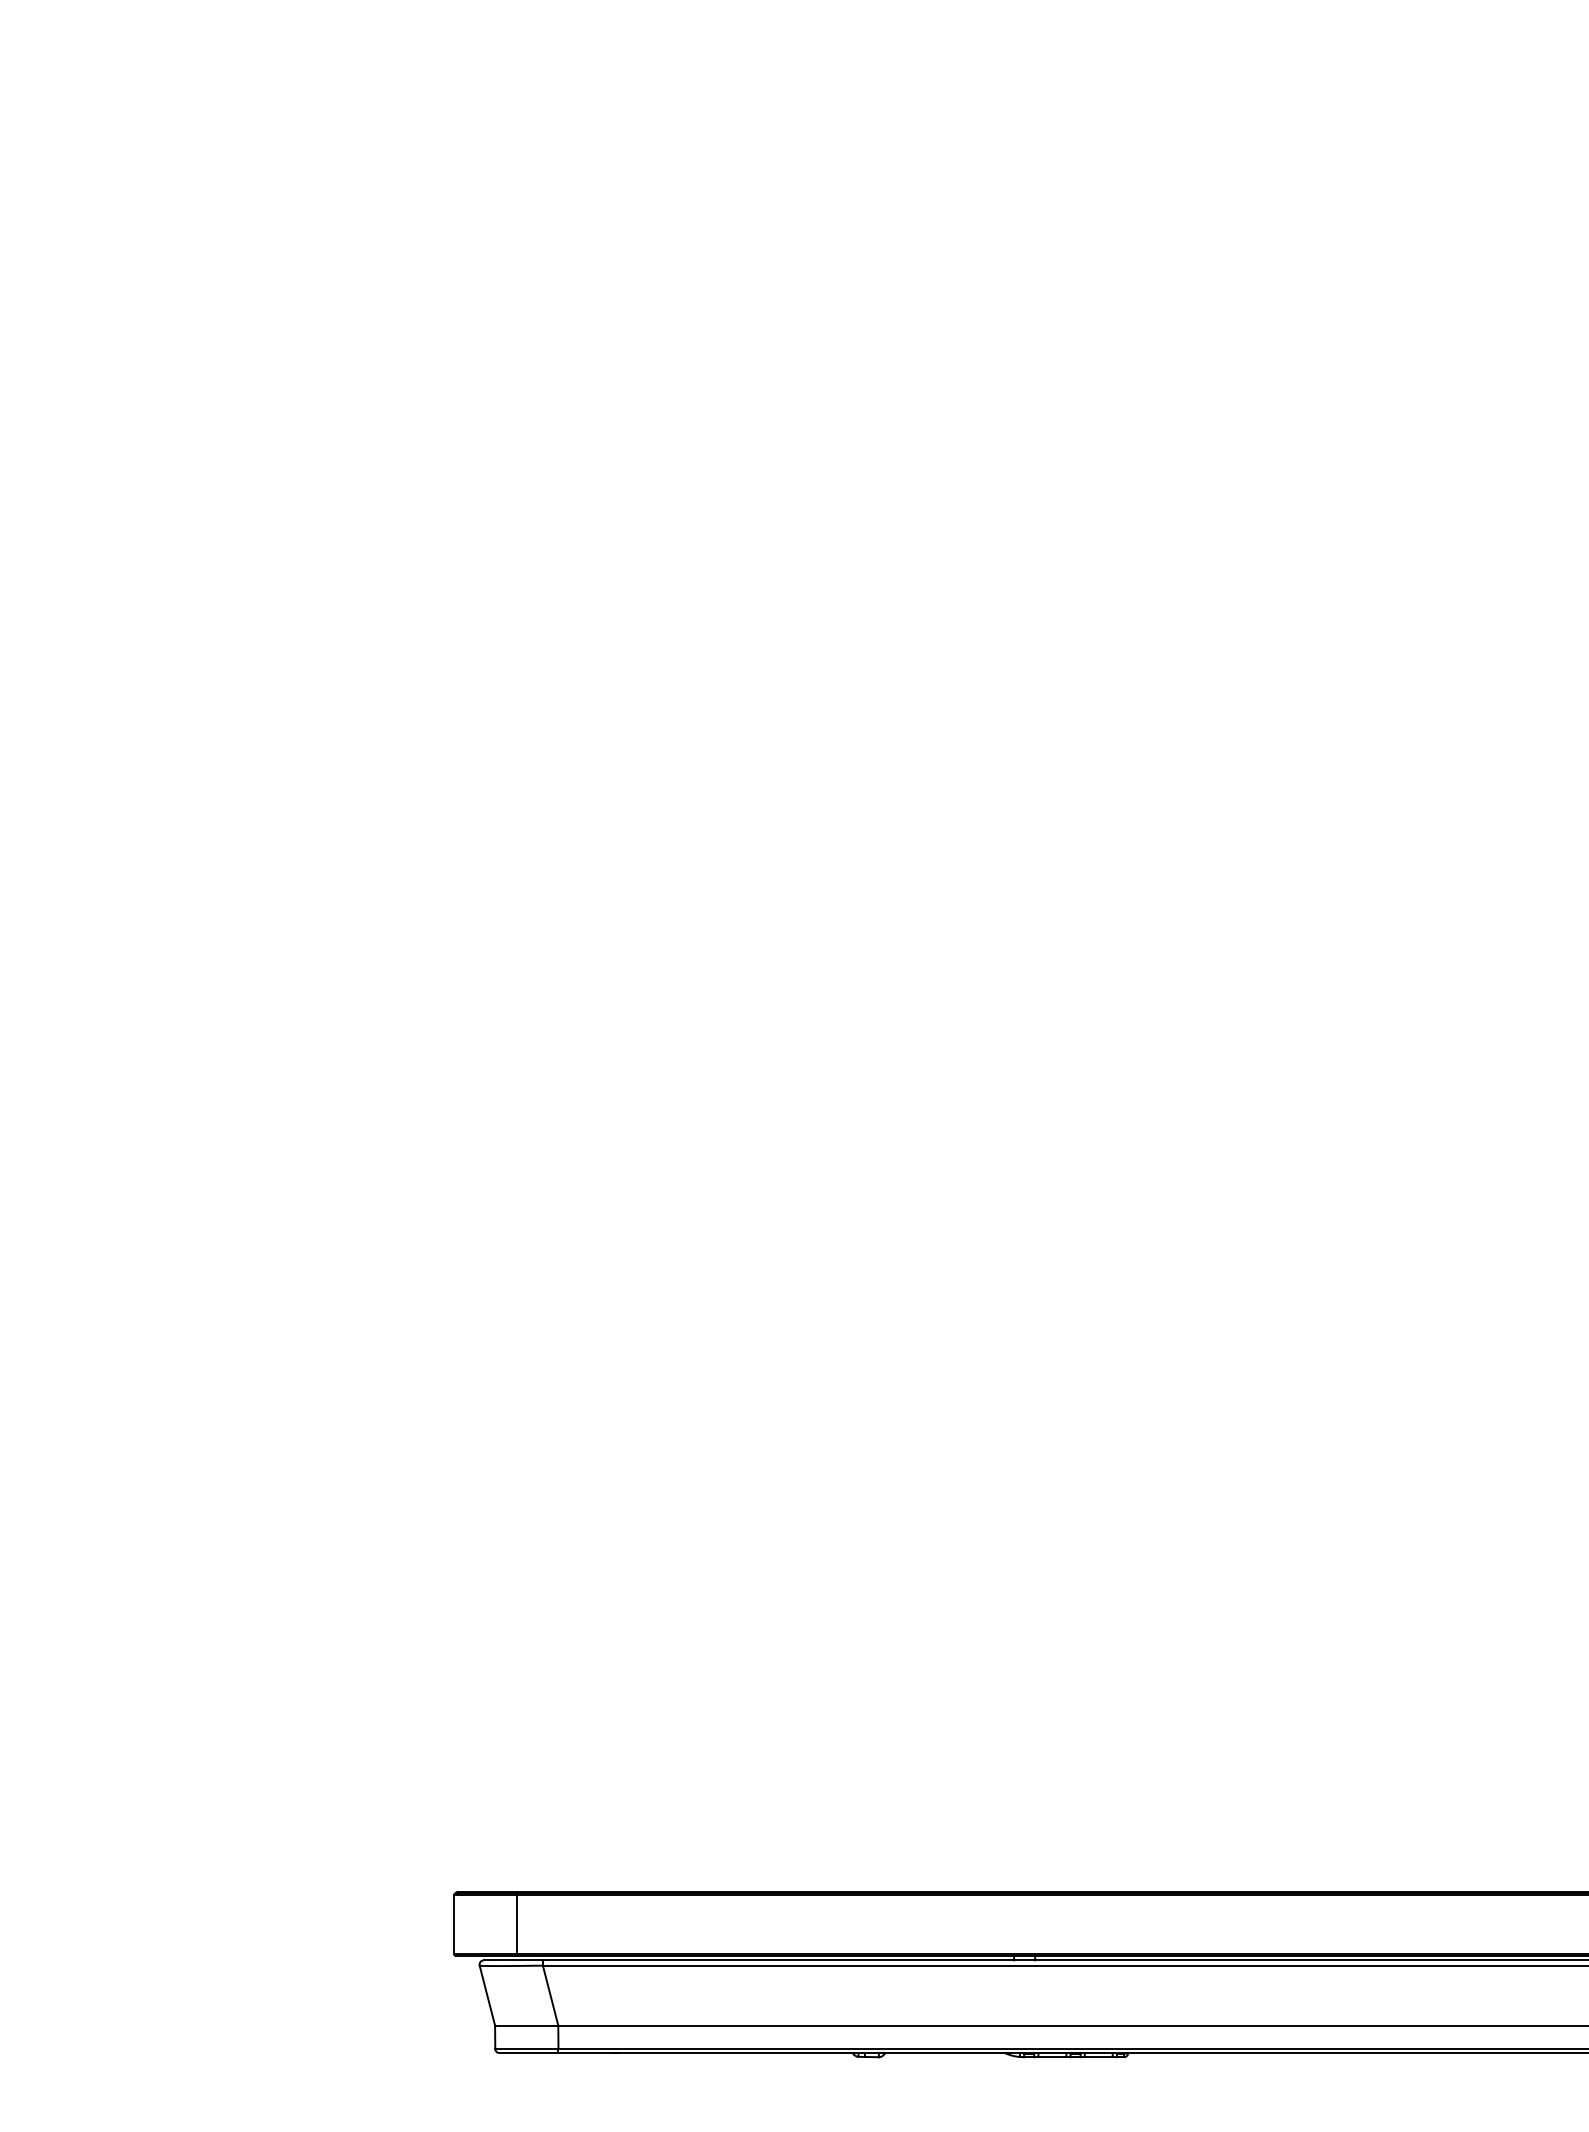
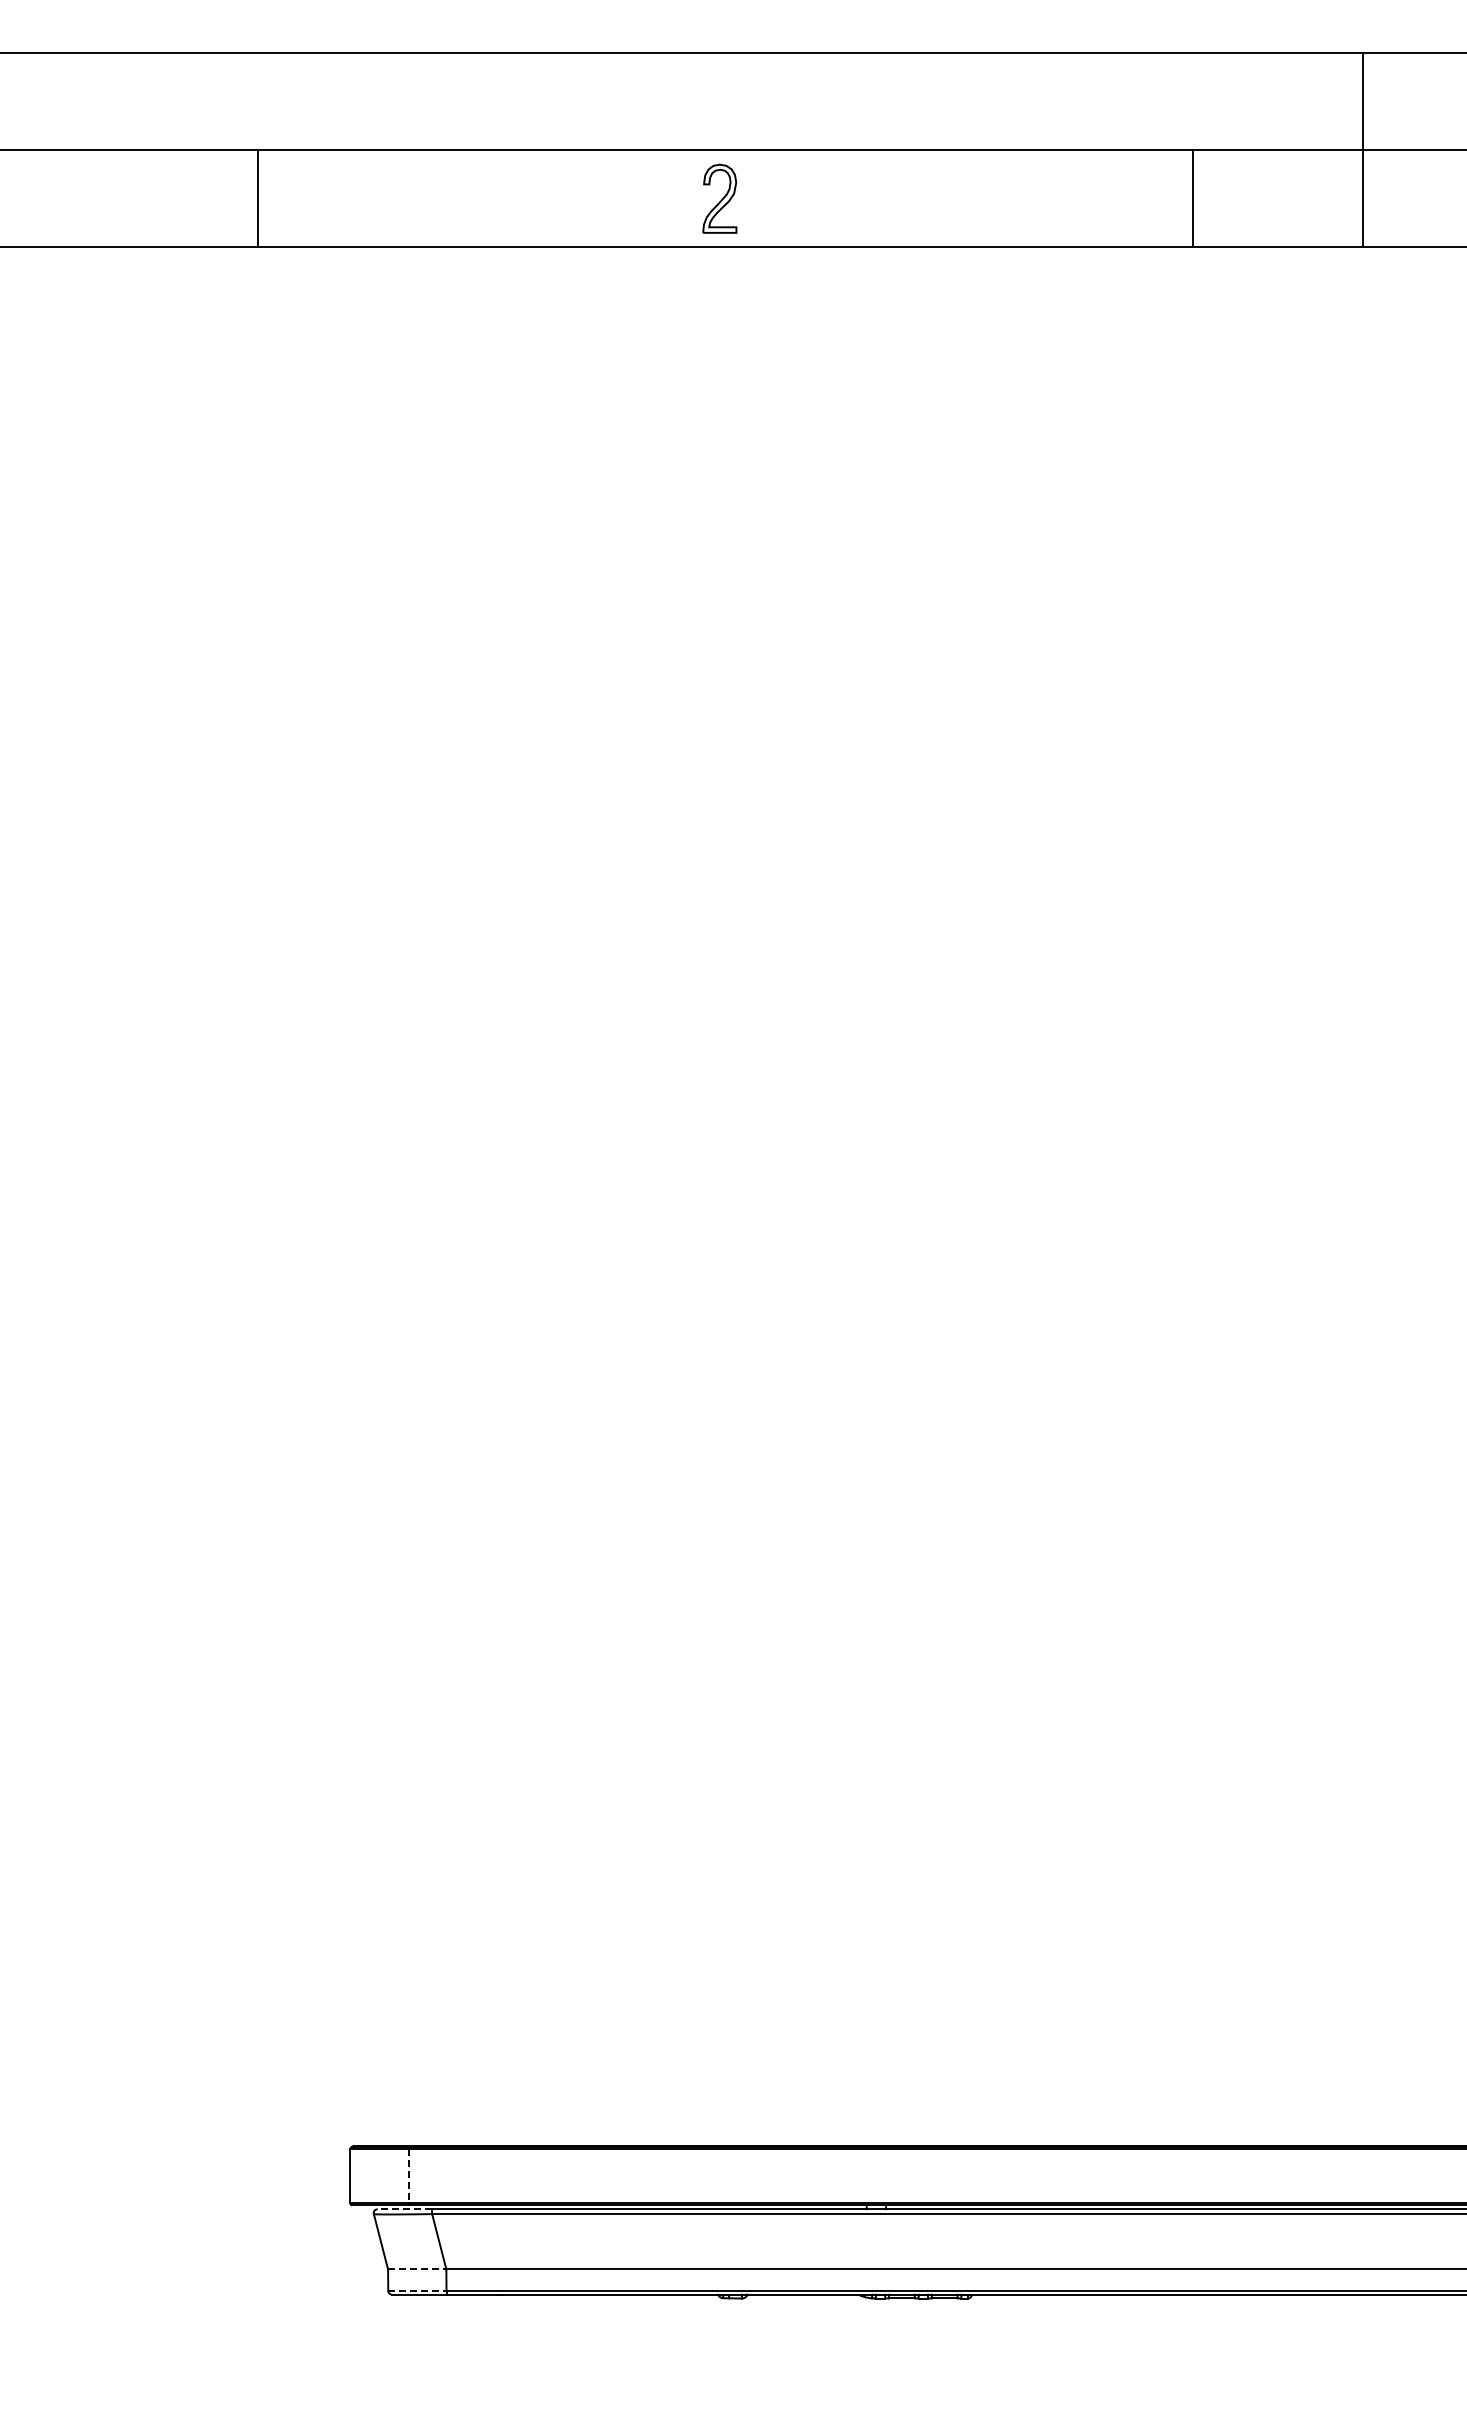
line: (517, 1924) -> (408, 2176), solid -> dashed
line: (512, 1960) -> (404, 2209), solid -> dashed
line: (525, 2025) -> (416, 2269), solid -> dashed
line: (526, 2048) -> (417, 2290), solid -> dashed

